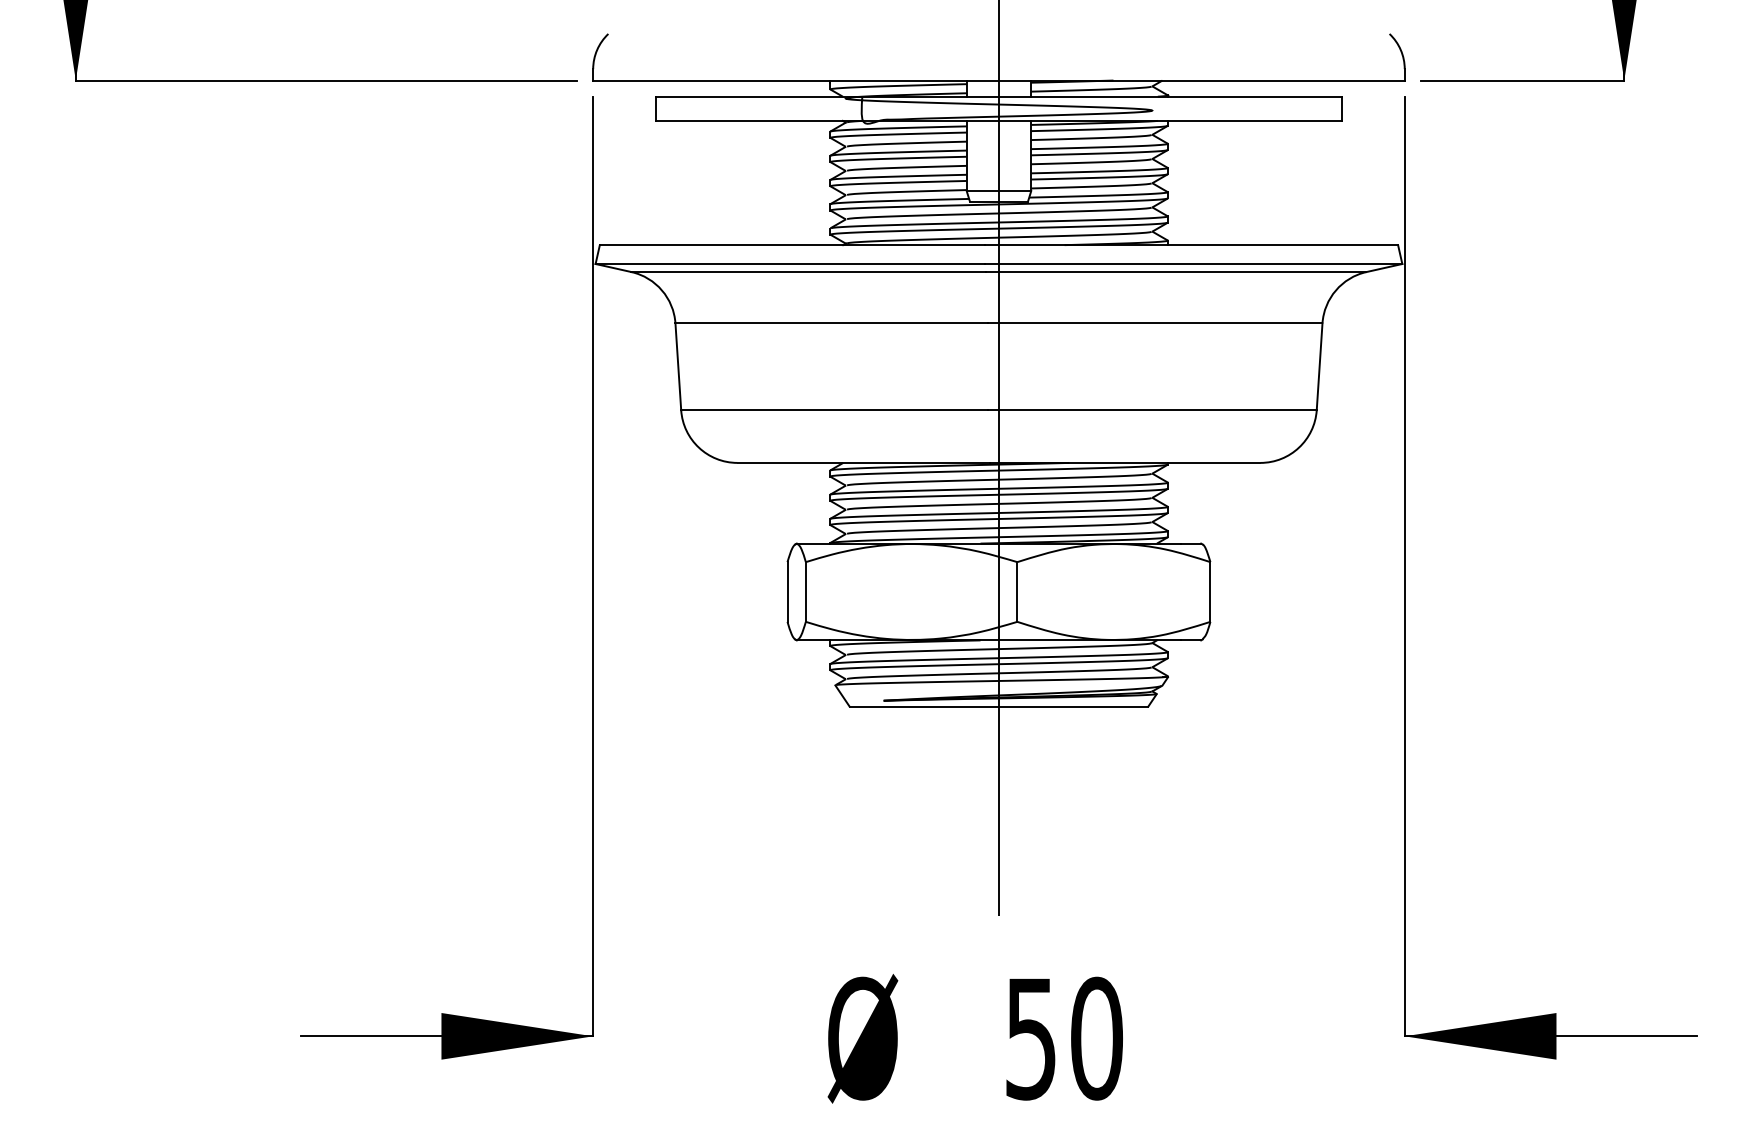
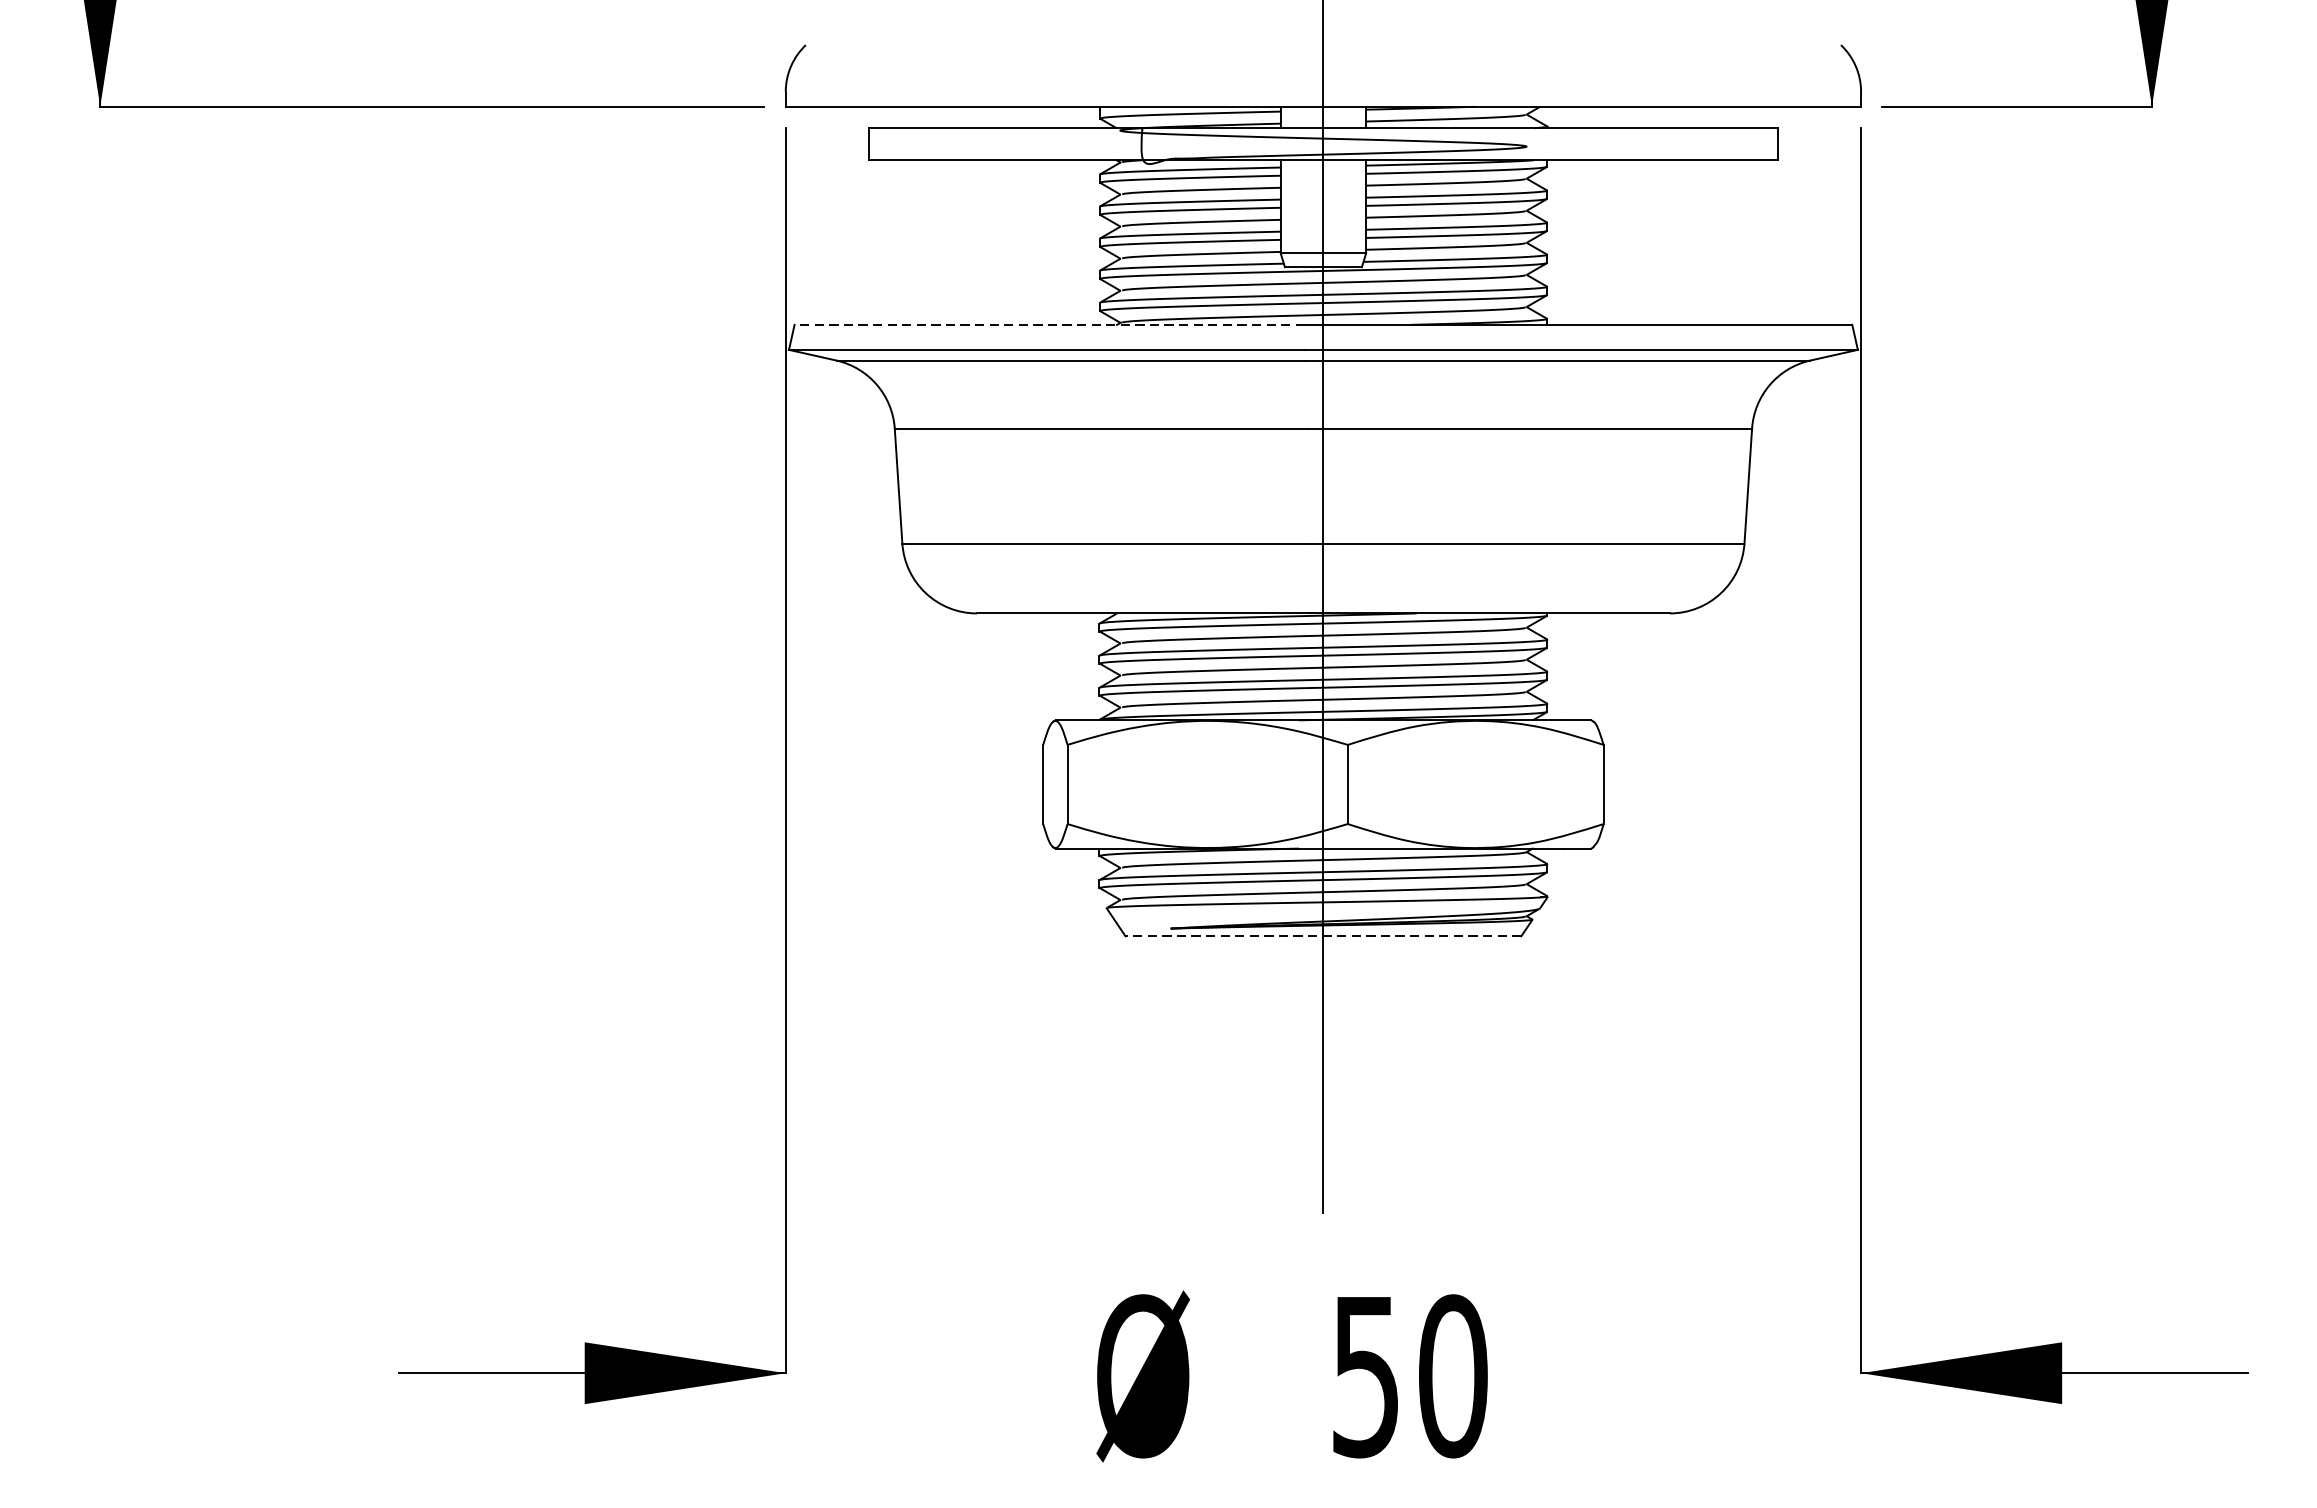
line: (792, 245) -> (1049, 325), solid -> dashed
line: (998, 706) -> (1322, 936), solid -> dashed

